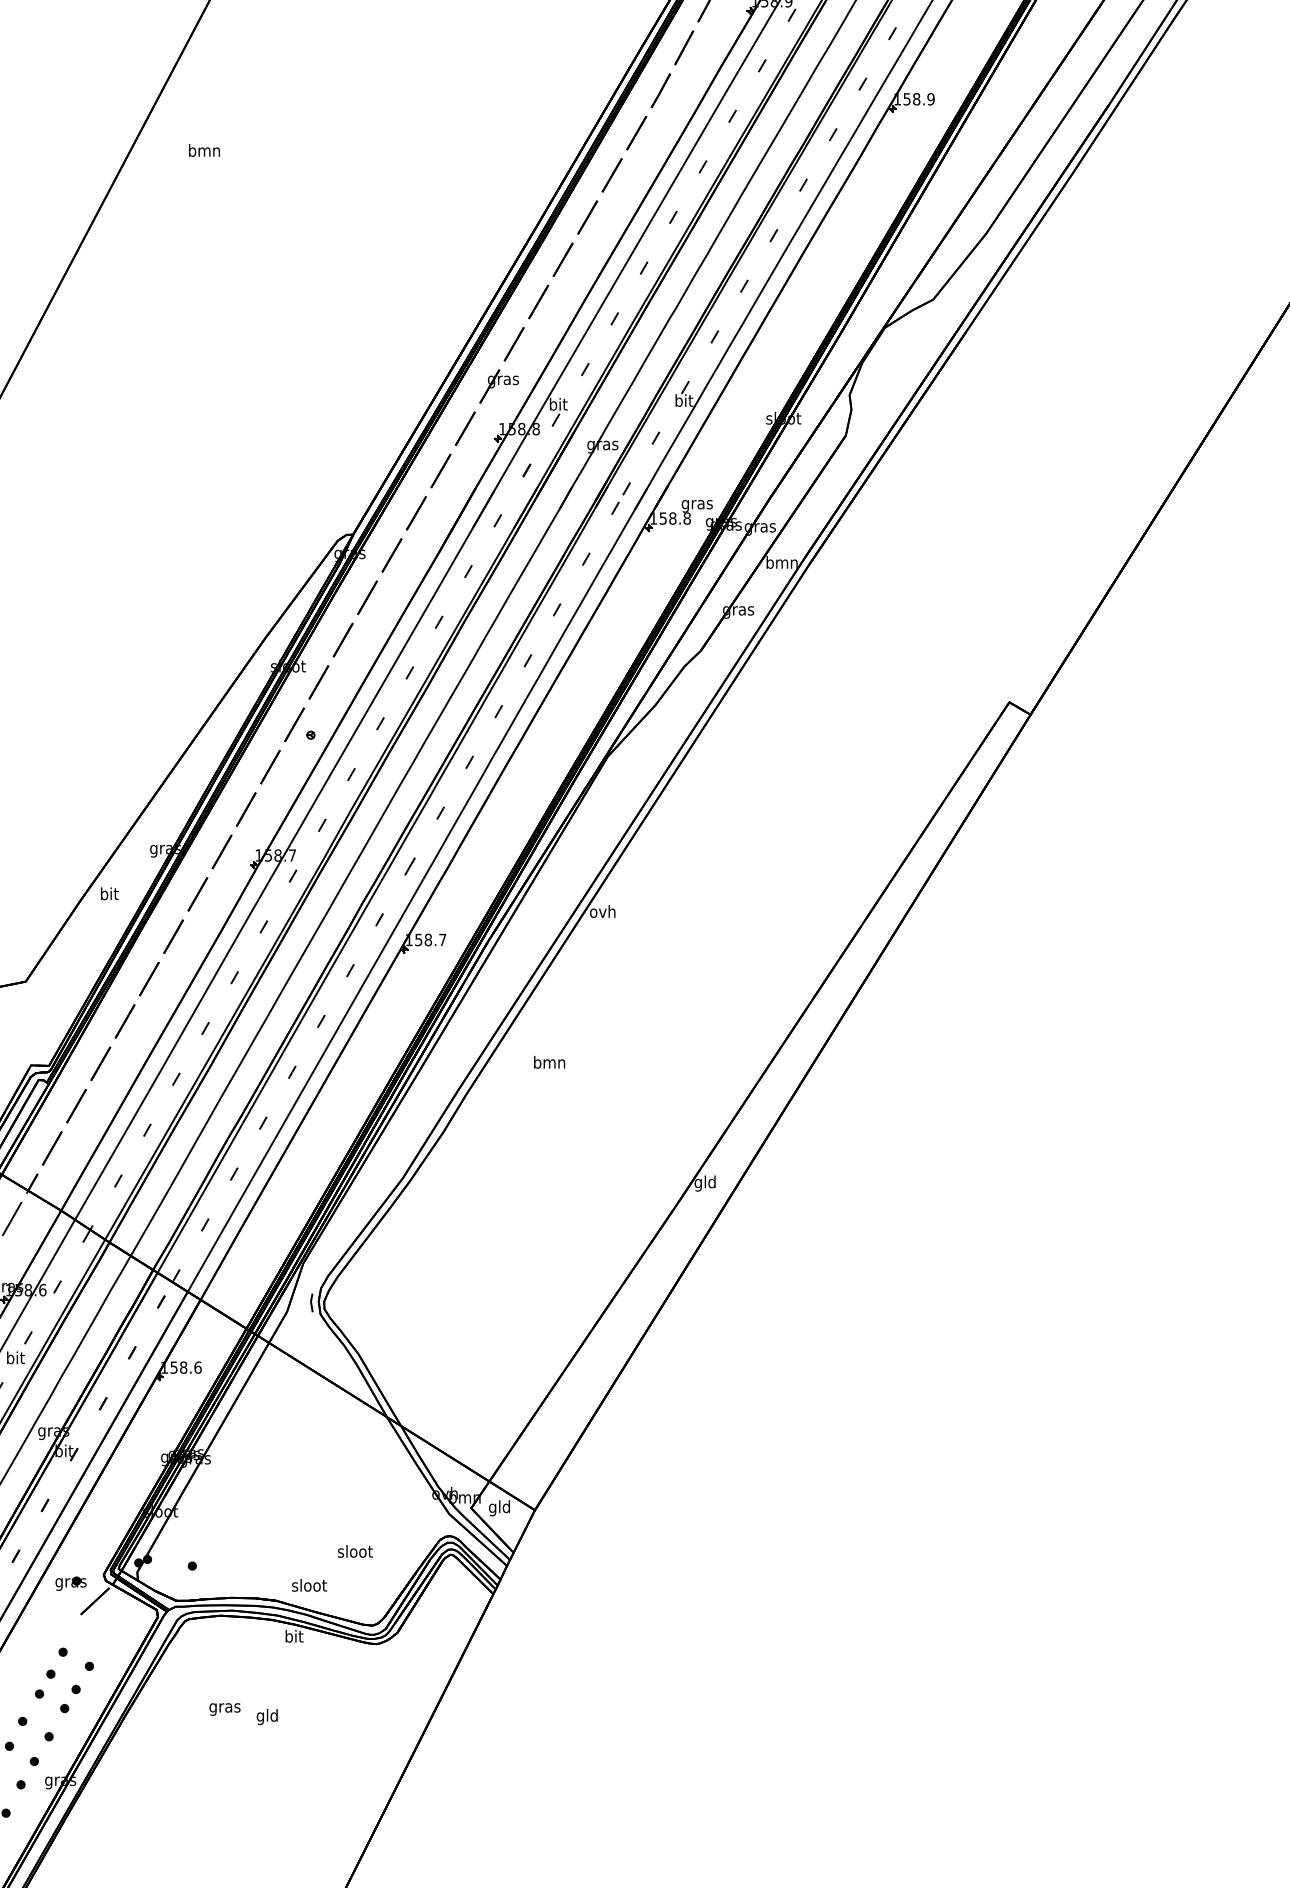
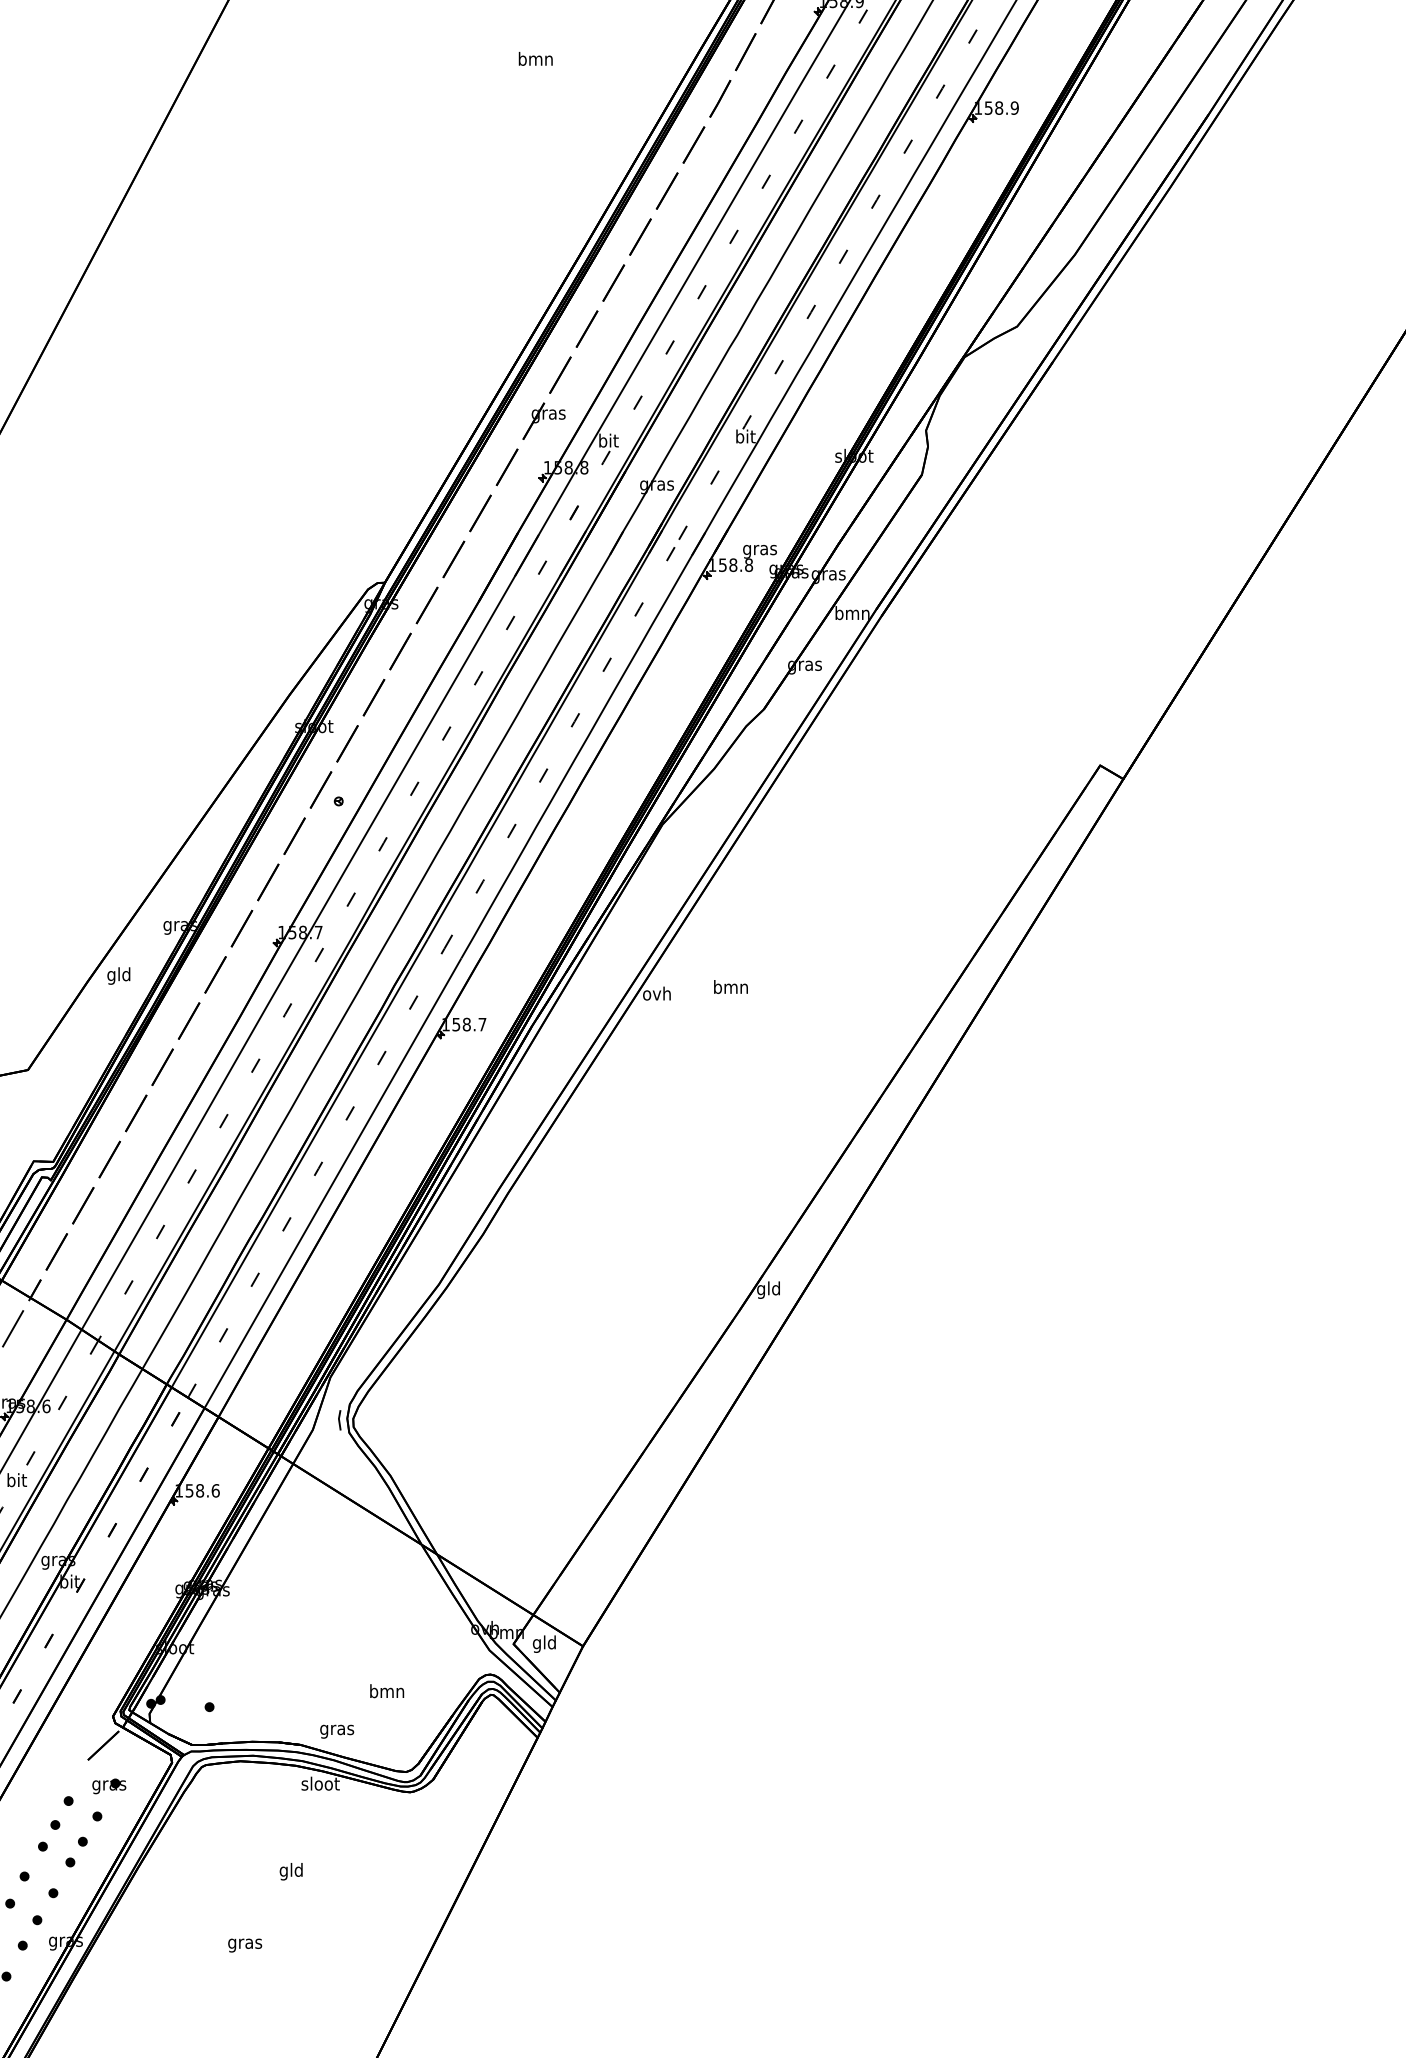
text: (204, 150) -> (535, 58), moved
text: (108, 894) -> (118, 975), bit -> gld
text: (549, 1061) -> (730, 986), moved
text: (355, 1551) -> (387, 1691), sloot -> bmn
part: (71, 1583) -> (109, 1786), moved
text: (309, 1586) -> (337, 1729), sloot -> gras
text: (294, 1636) -> (320, 1783), bit -> sloot
text: (225, 1709) -> (245, 1945), moved

